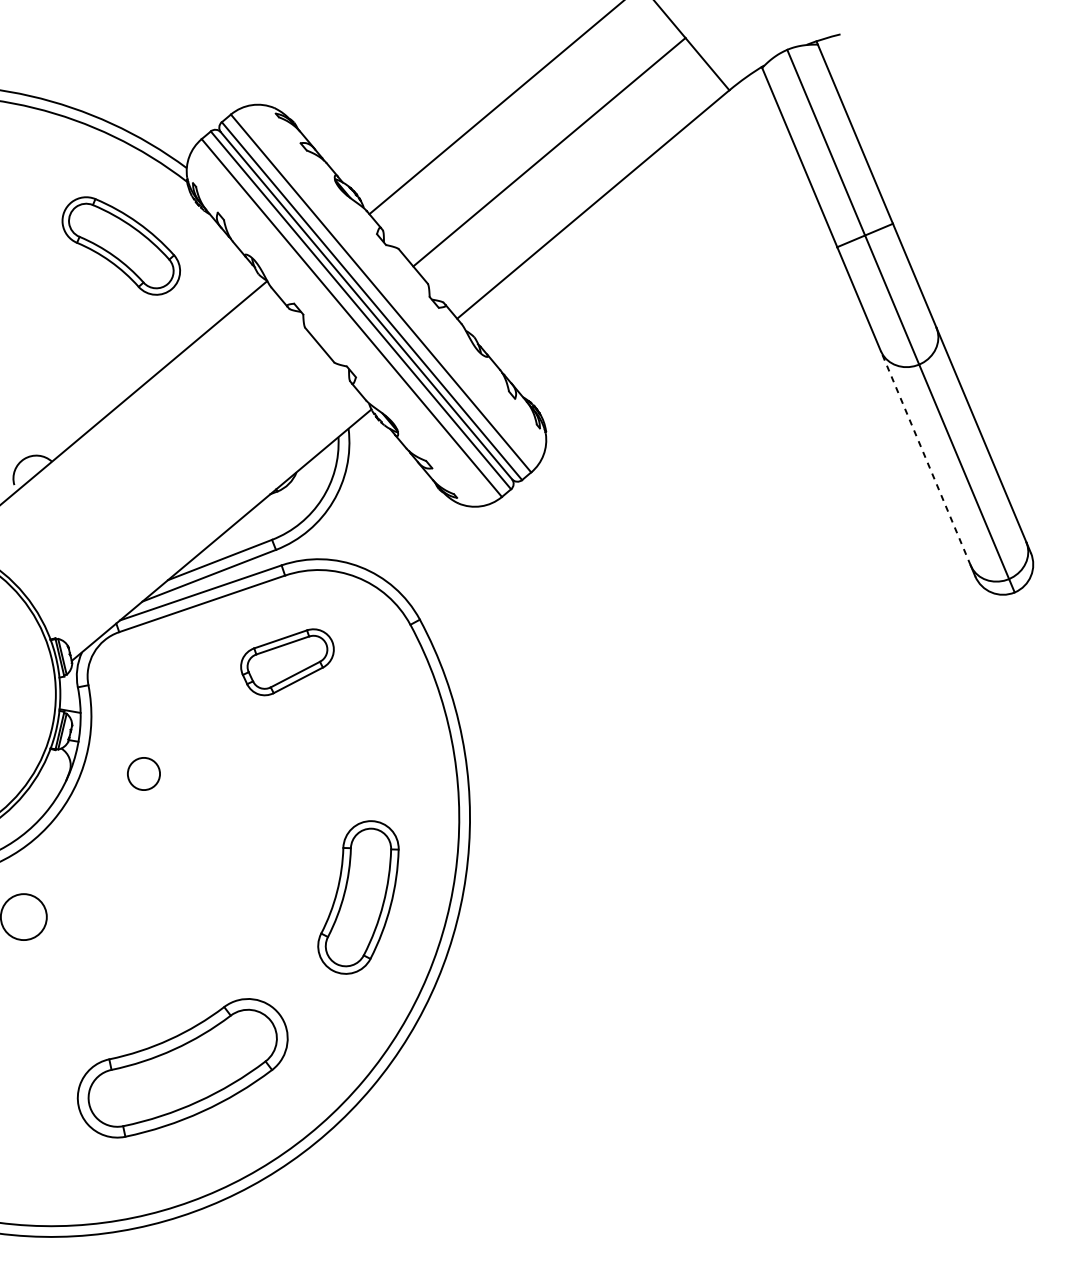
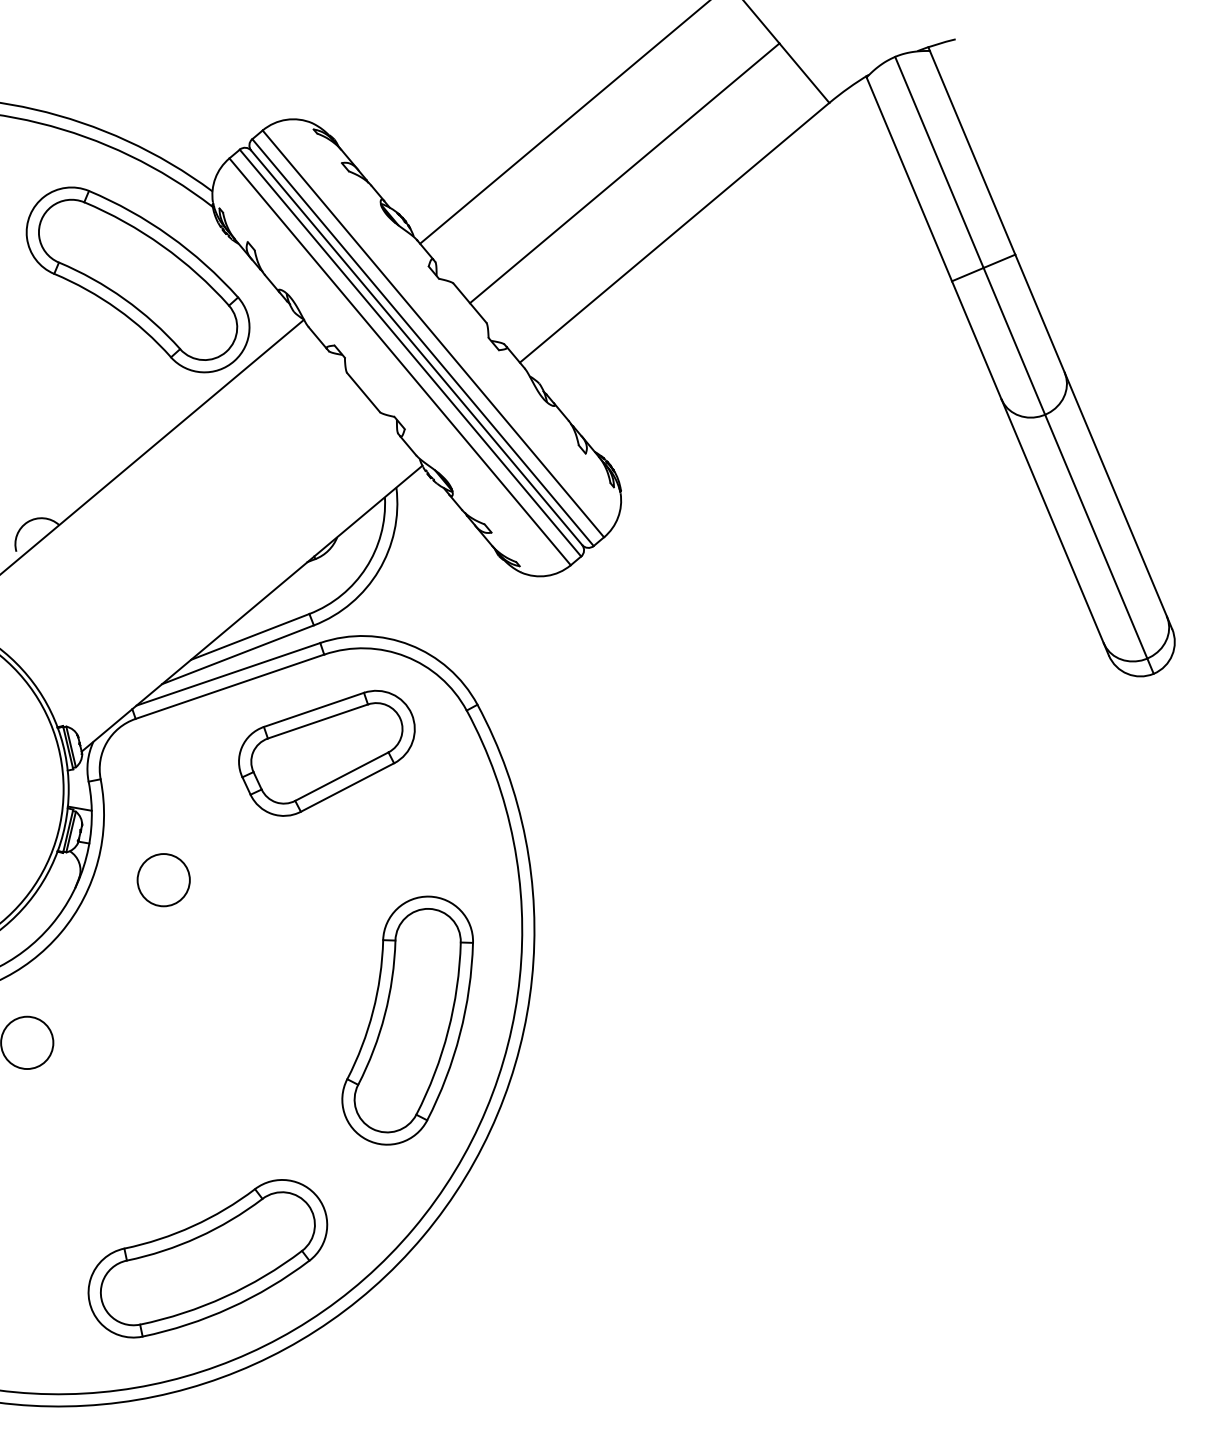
part: (120, 245) -> (137, 279), size x1.67
line: (925, 457) -> (1052, 520), dashed -> solid
part: (287, 661) -> (326, 752), size x1.67
circle: (143, 774) -> (163, 880), size x1.43
part: (358, 897) -> (407, 1020), size x1.43
part: (182, 1068) -> (207, 1258), moved

